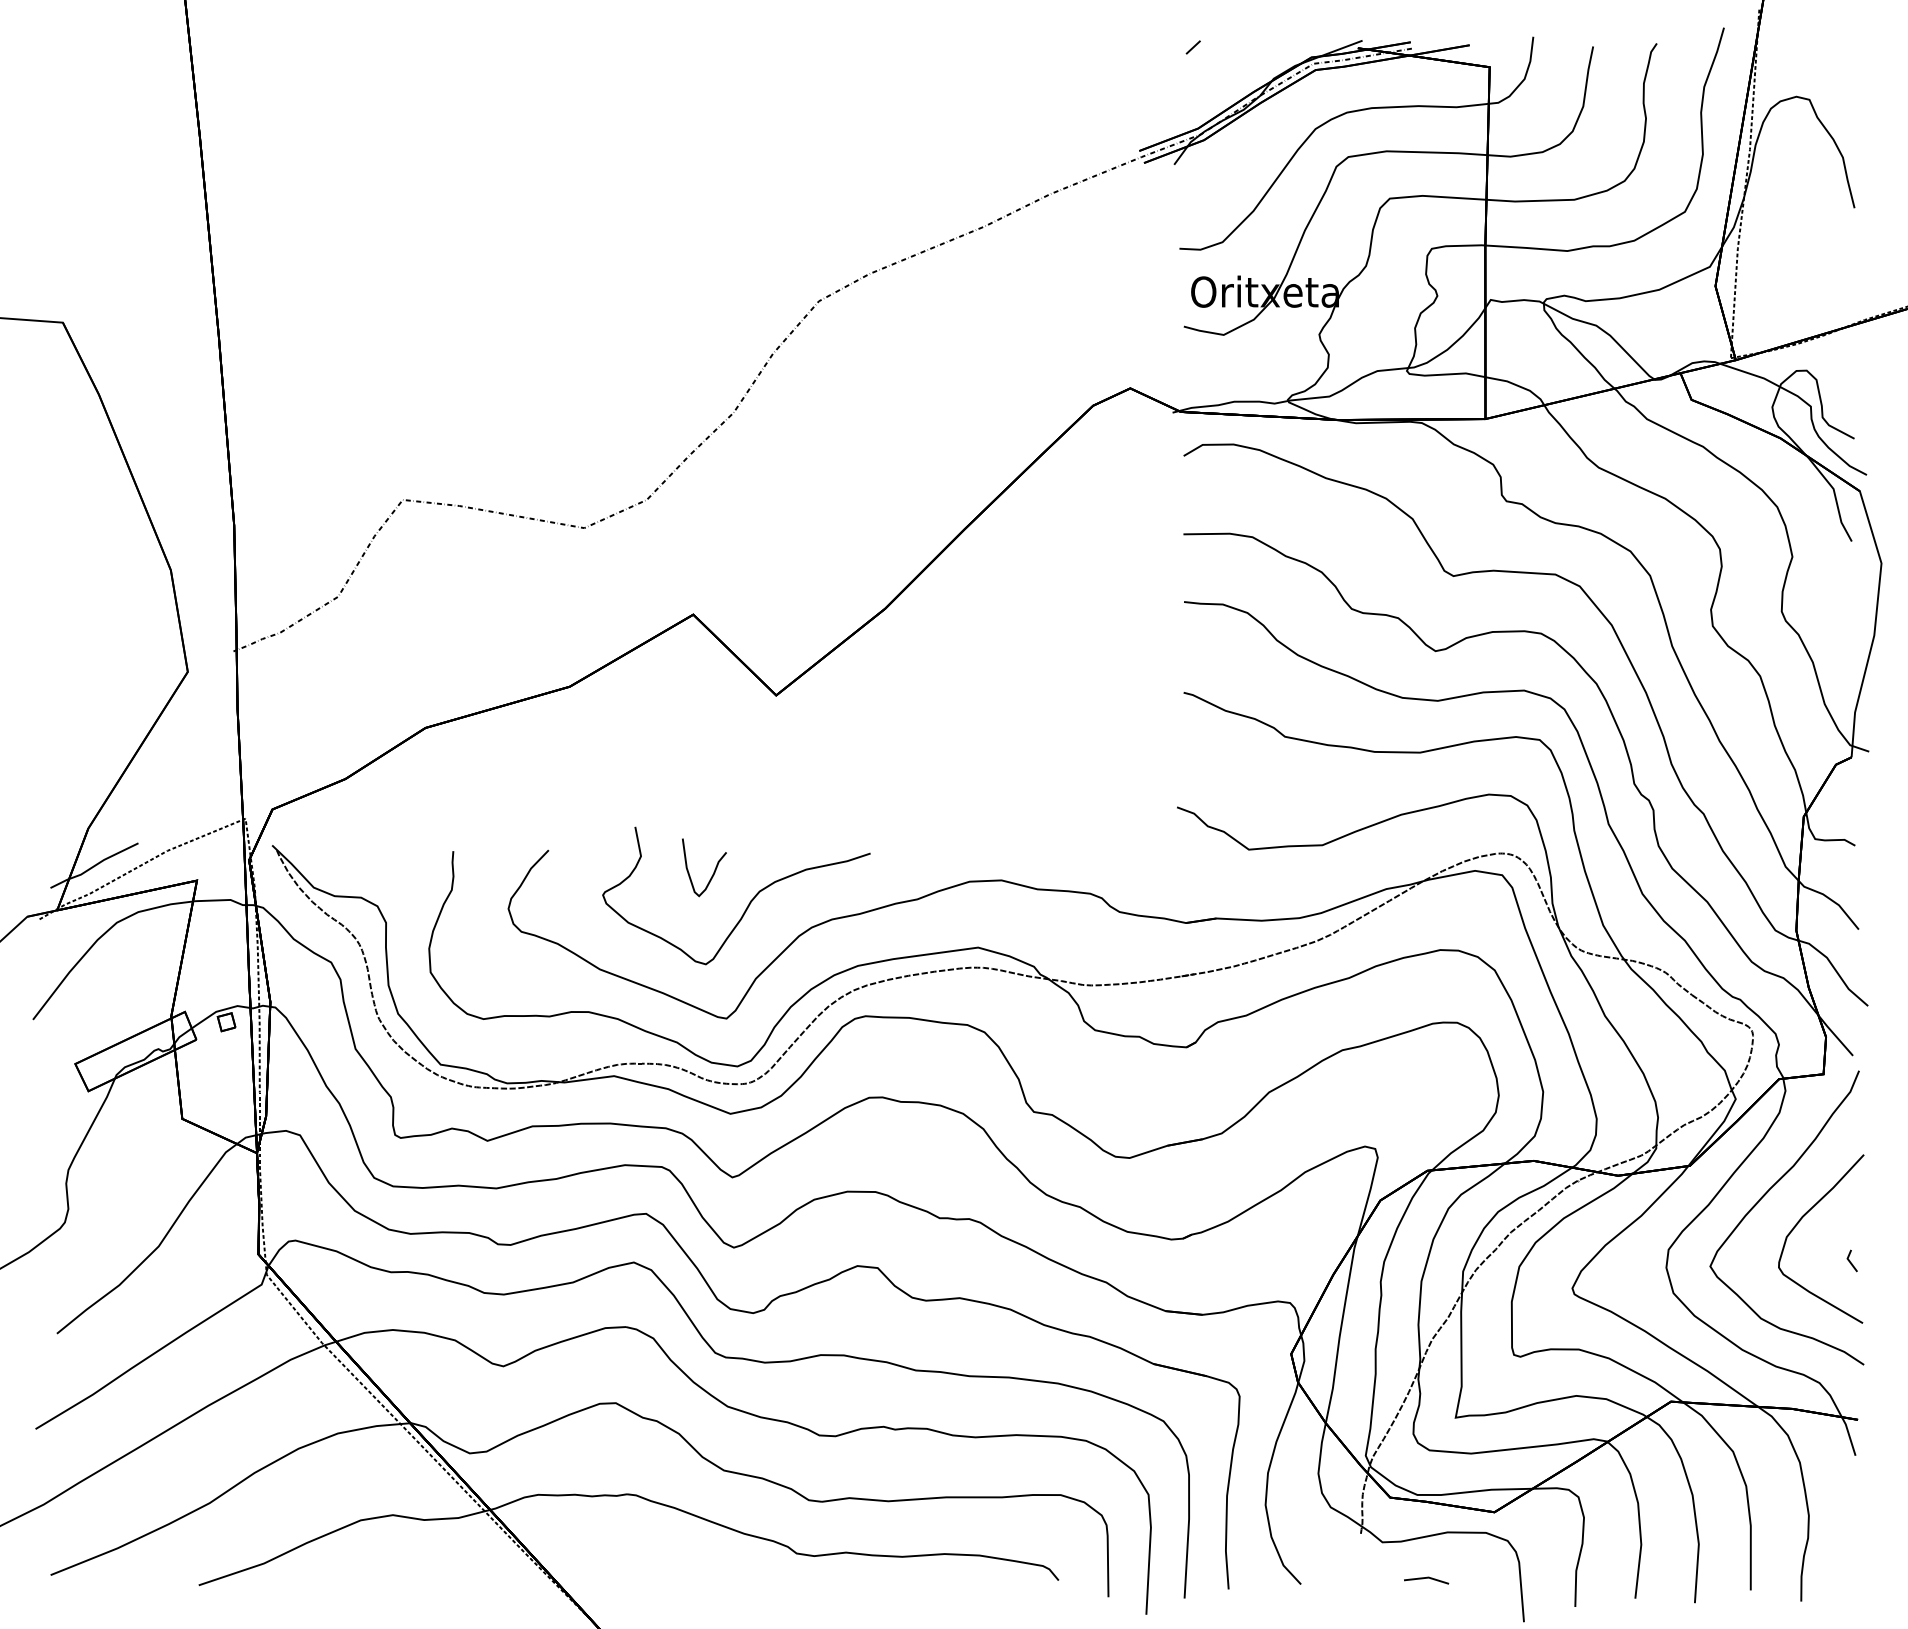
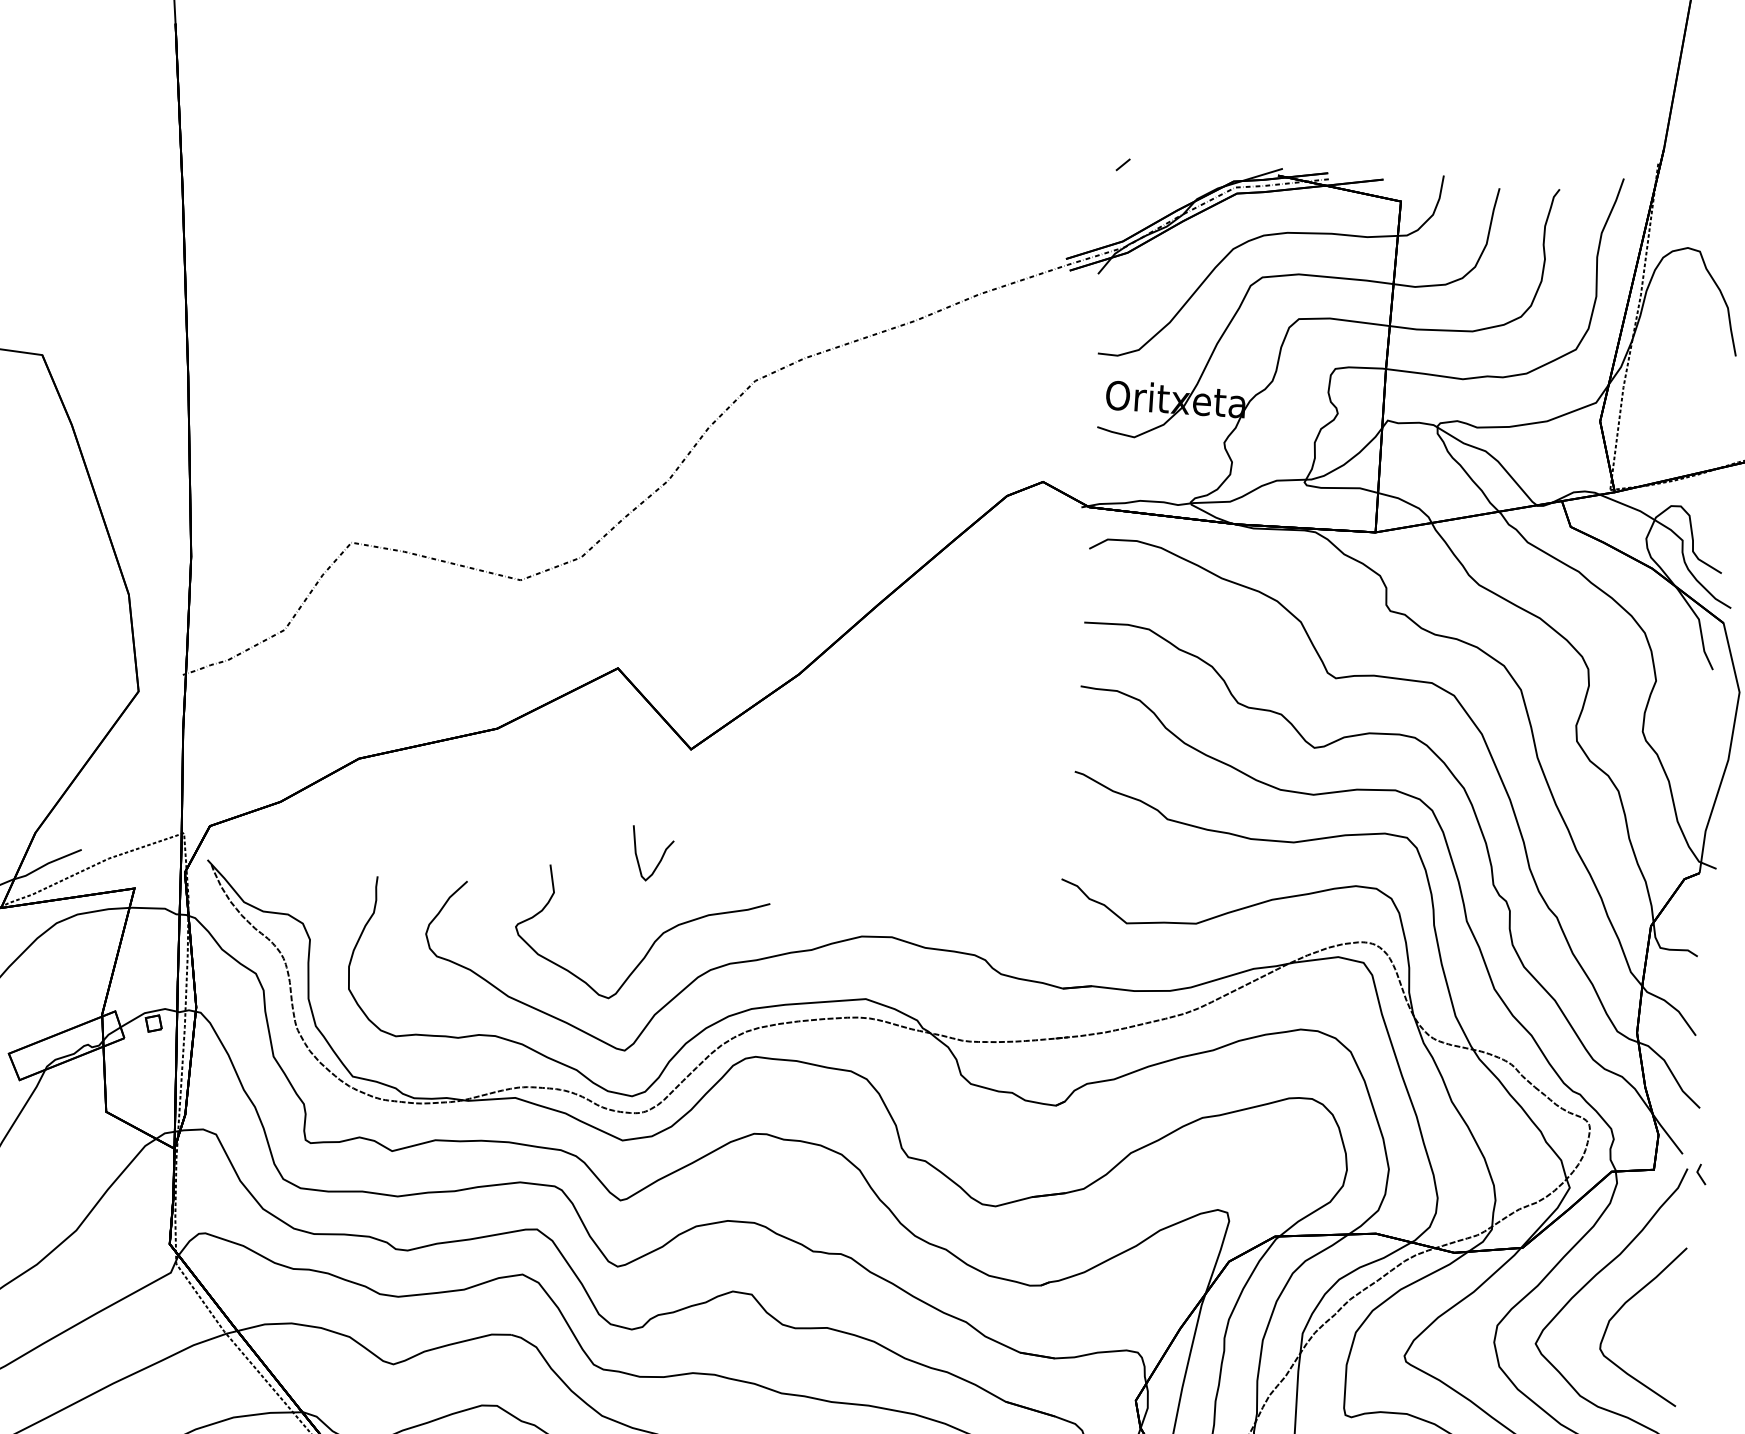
curve: (713, 871) -> (660, 858), moved
line: (1850, 1260) -> (1699, 1173), moved

